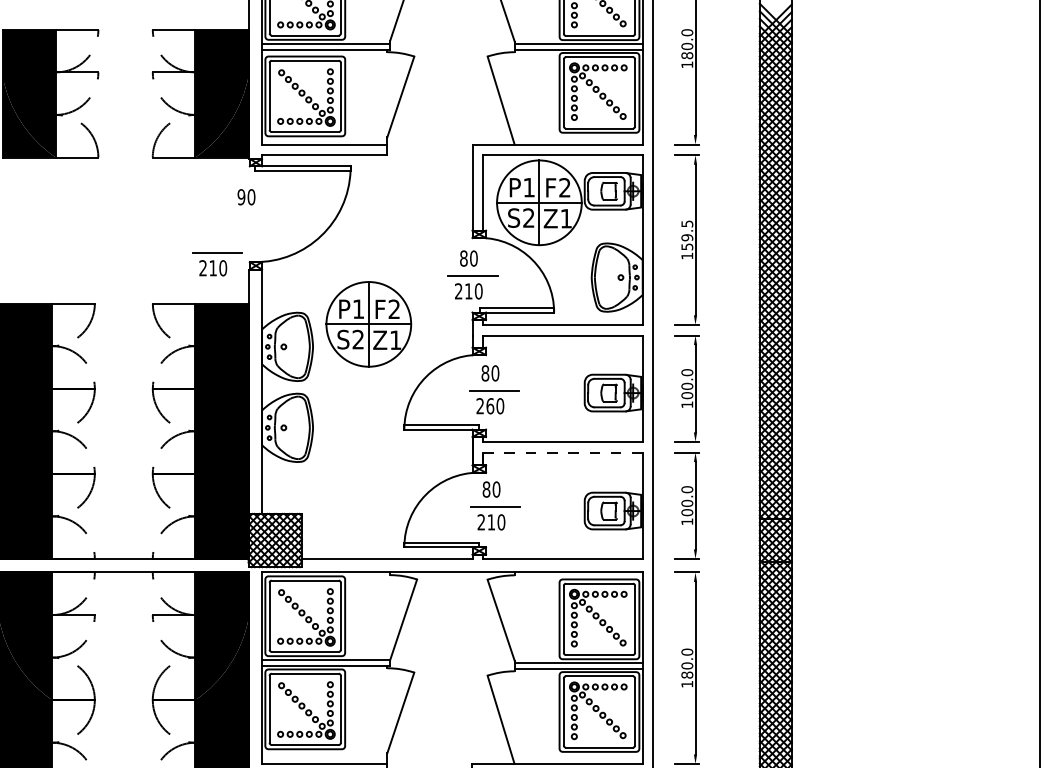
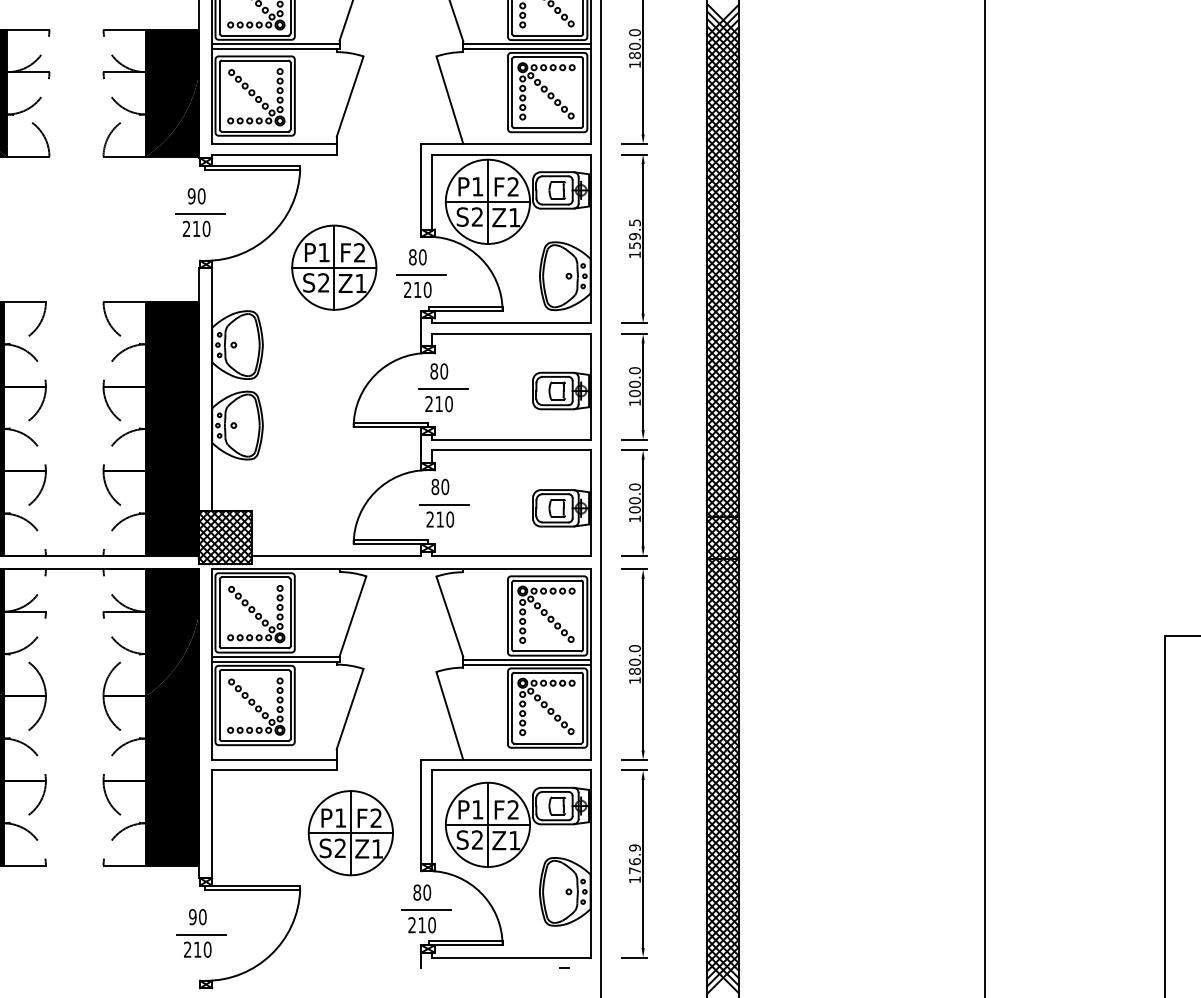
part: (217, 264) -> (200, 225), moved
part: (368, 324) -> (334, 267), moved
text: (490, 406) -> (439, 404), 260 -> 210
line: (562, 452) -> (510, 450), dashed -> solid

